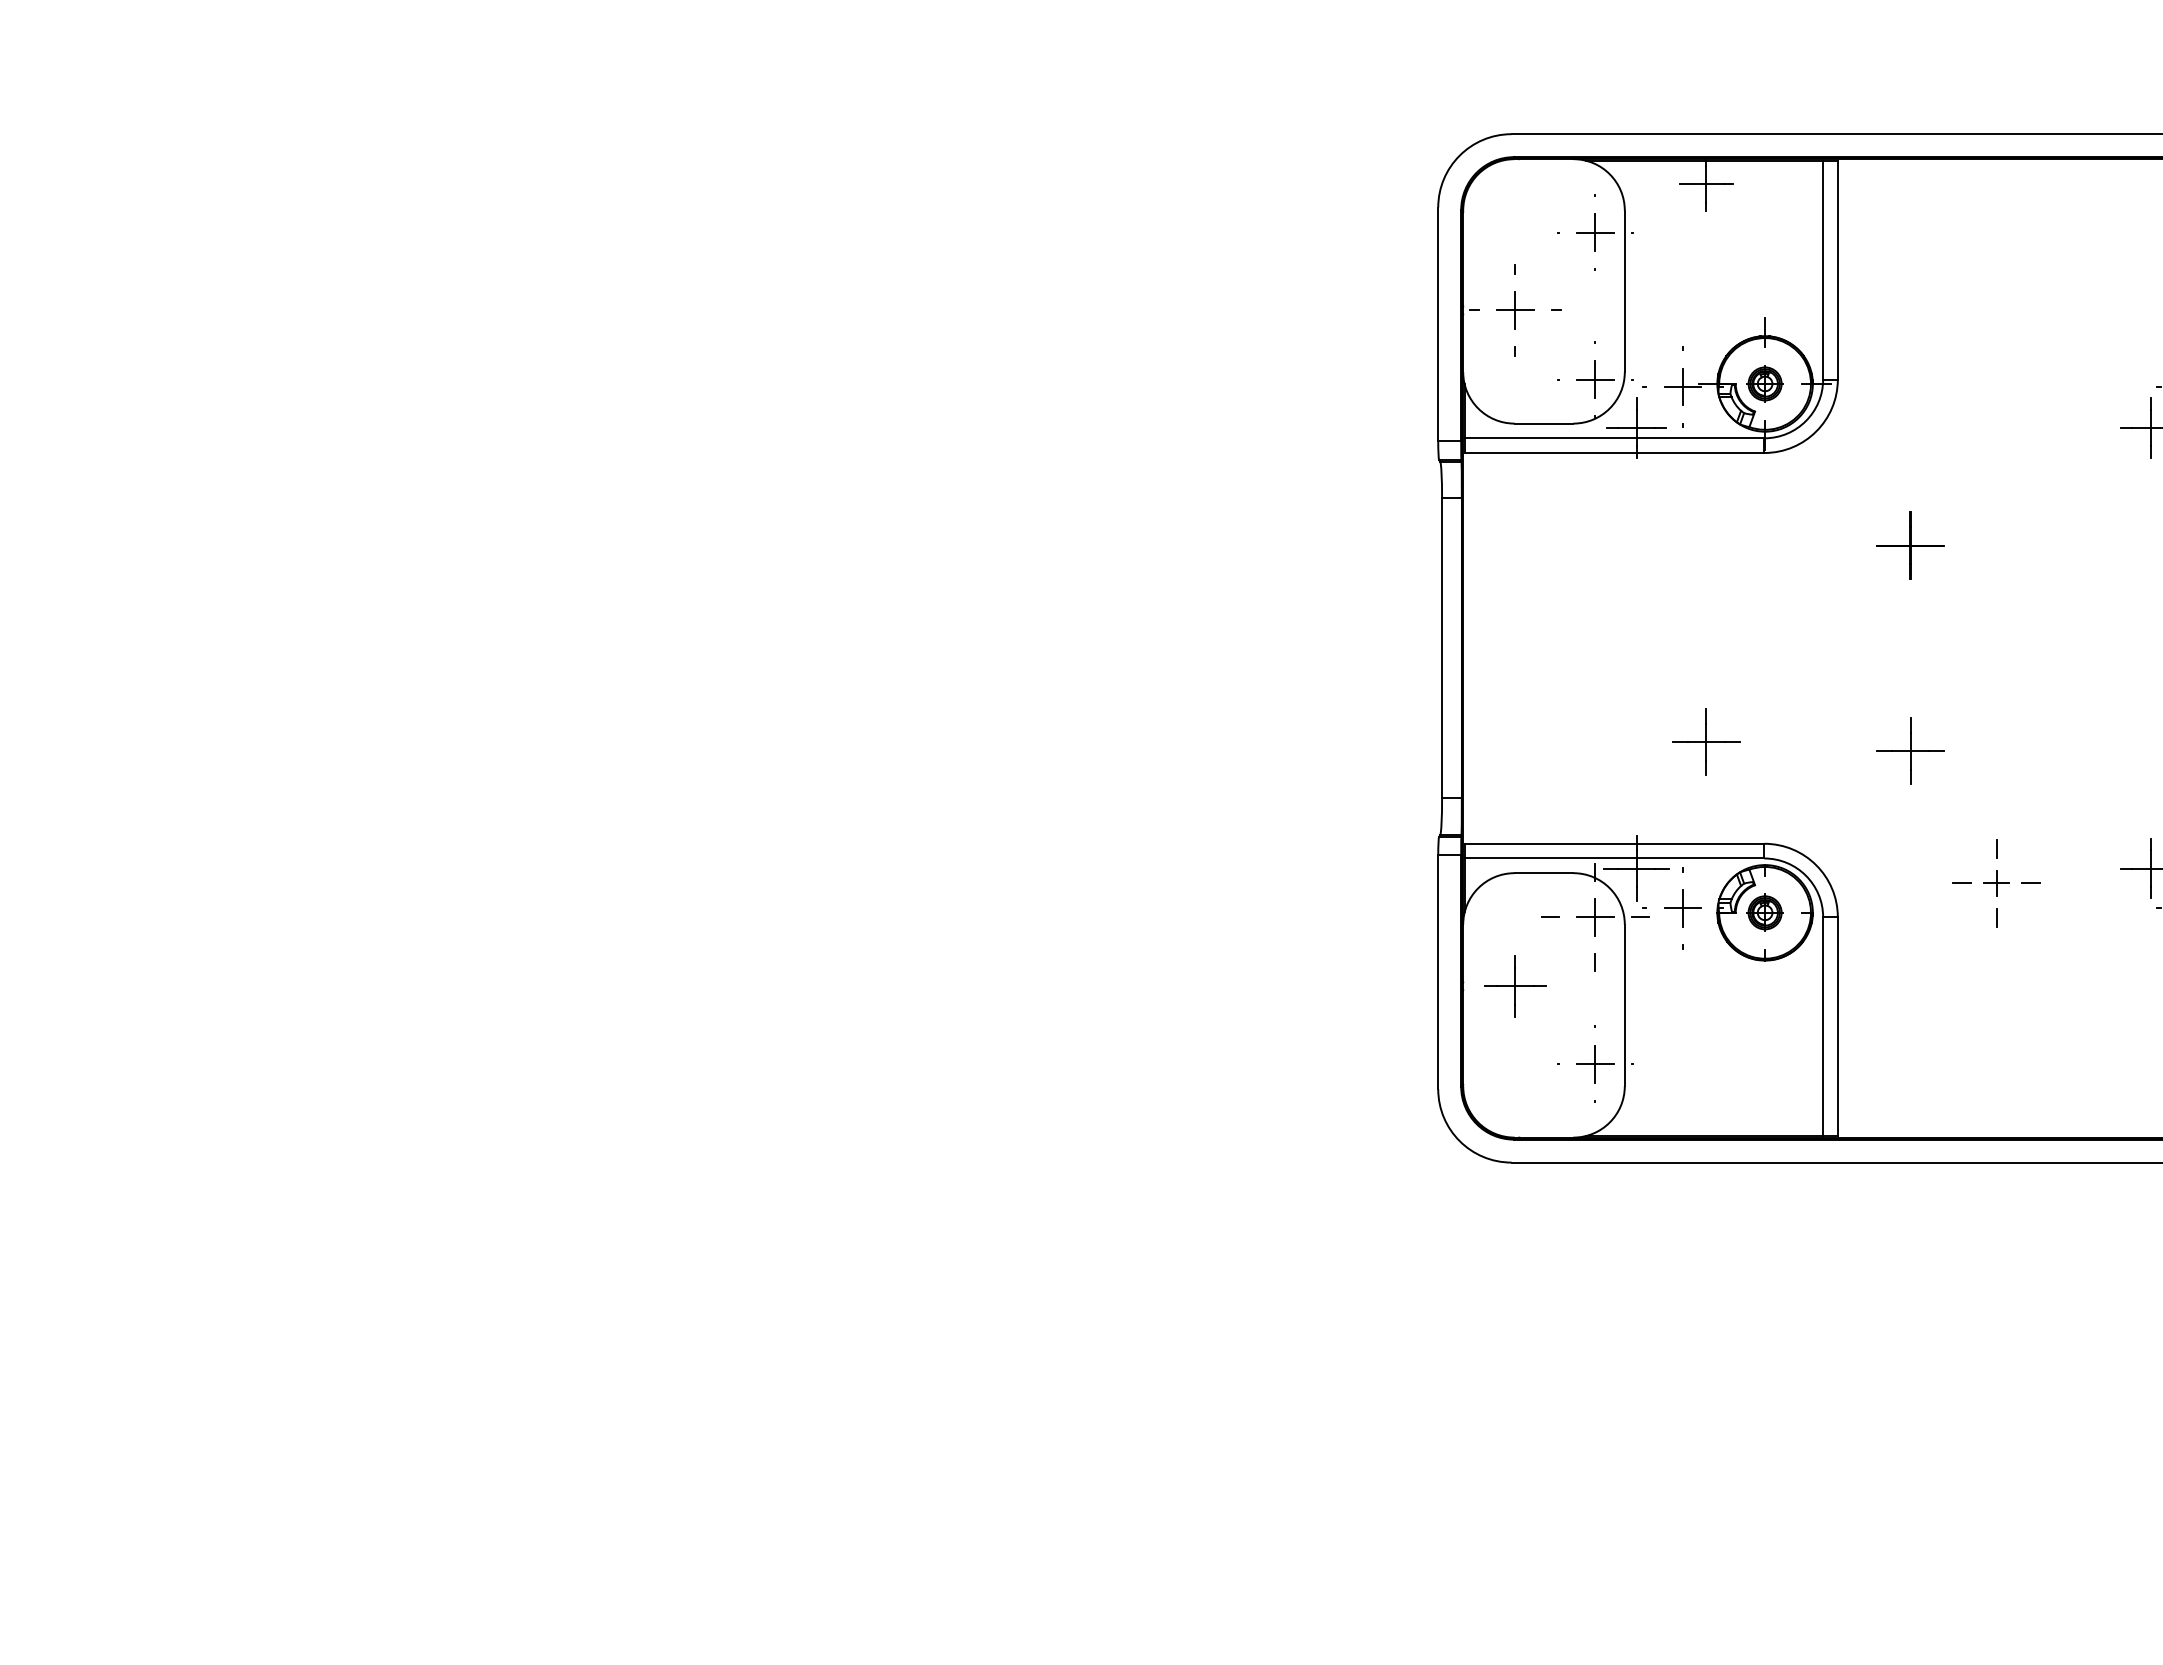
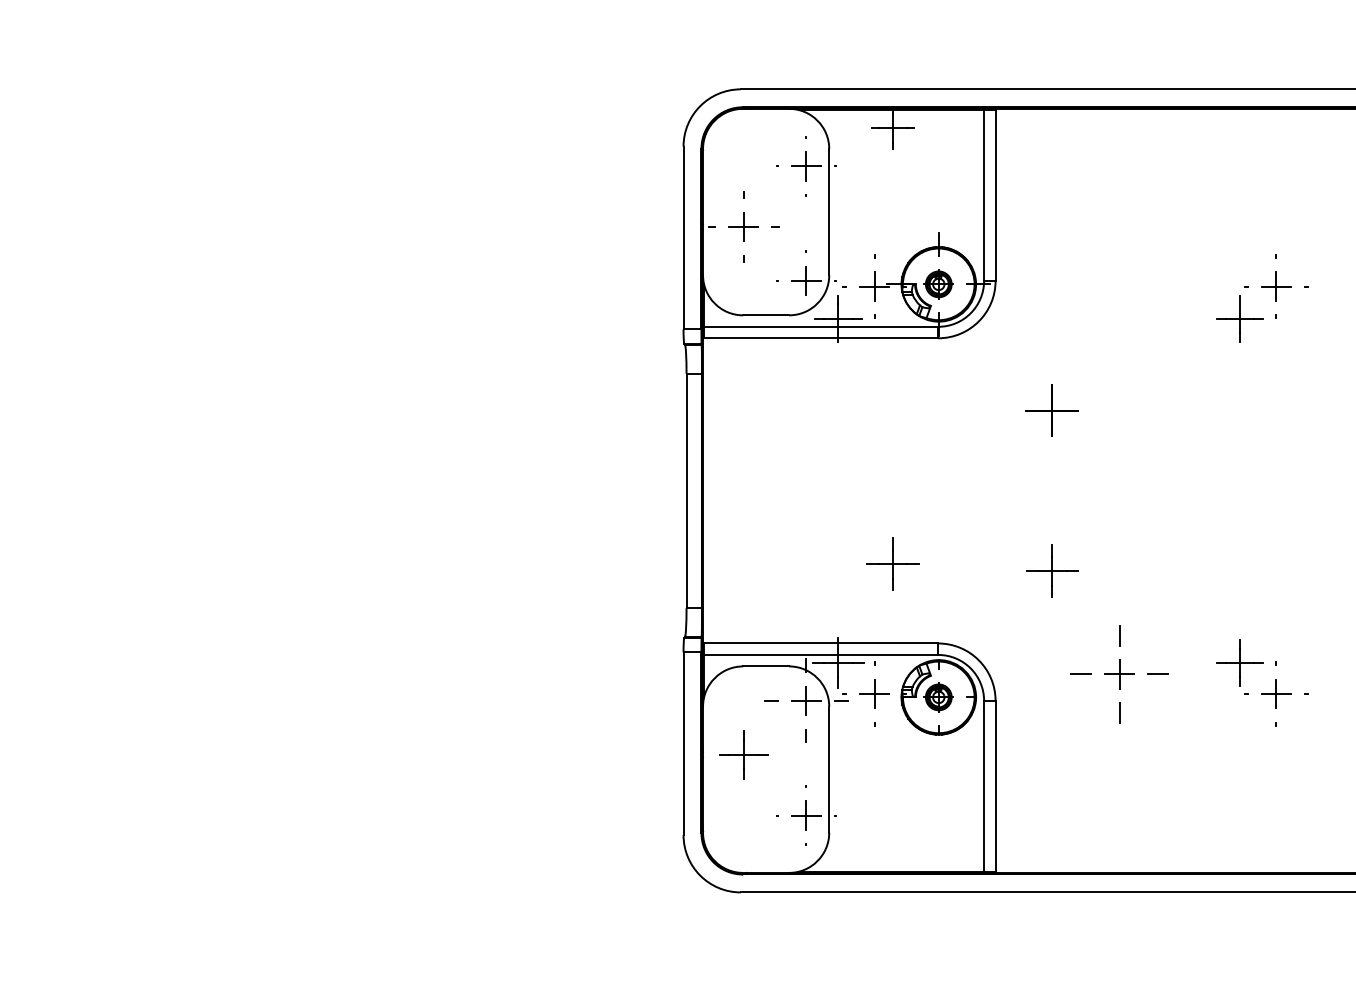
part: (1996, 883) -> (1119, 674), size x1.43

